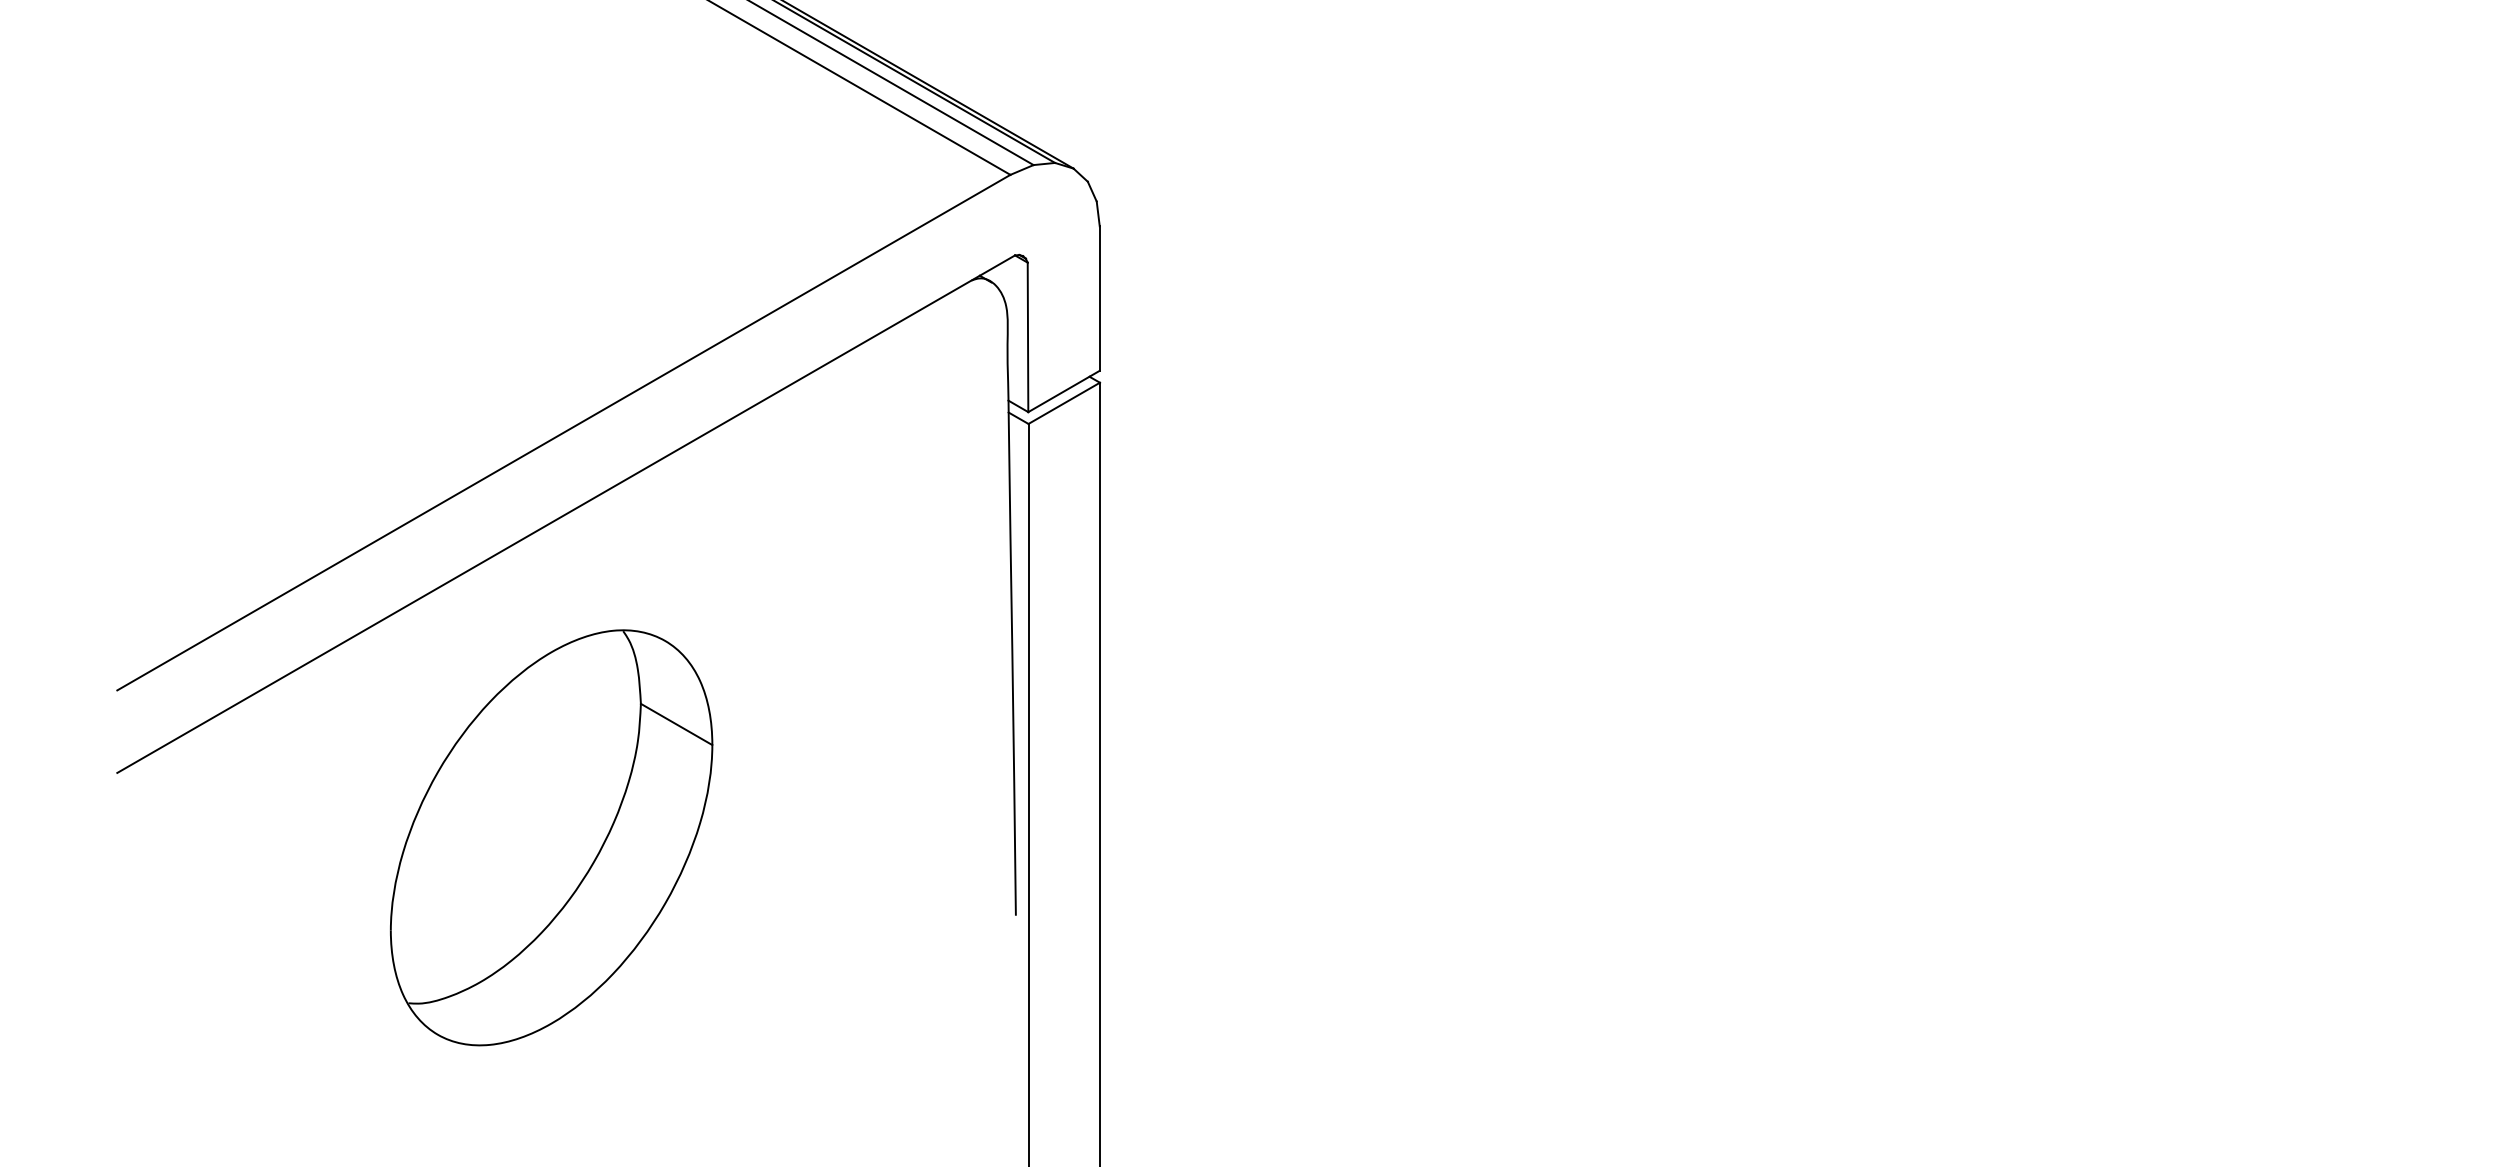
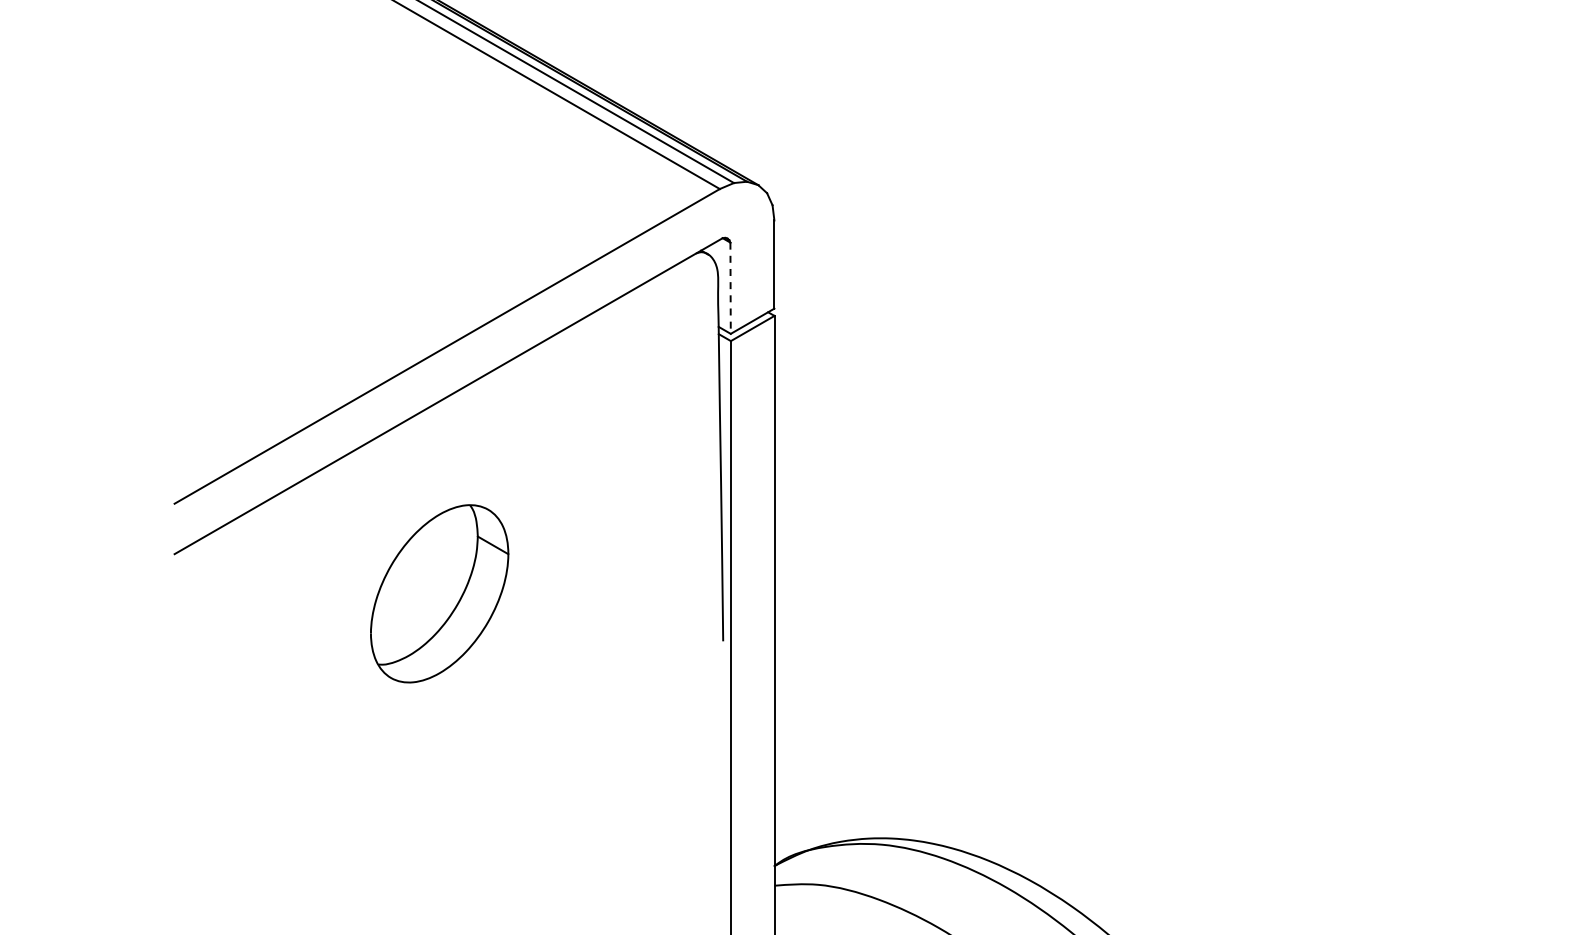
line: (1027, 337) -> (730, 288), solid -> dashed
part: (551, 837) -> (439, 593), size x0.7

